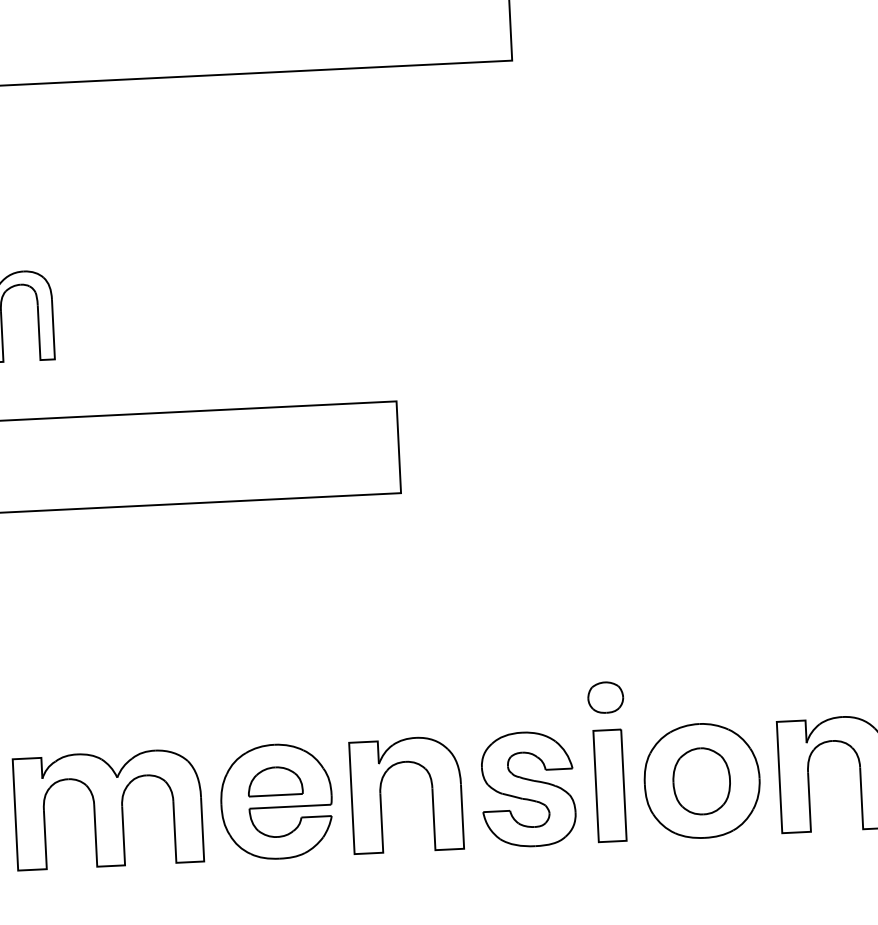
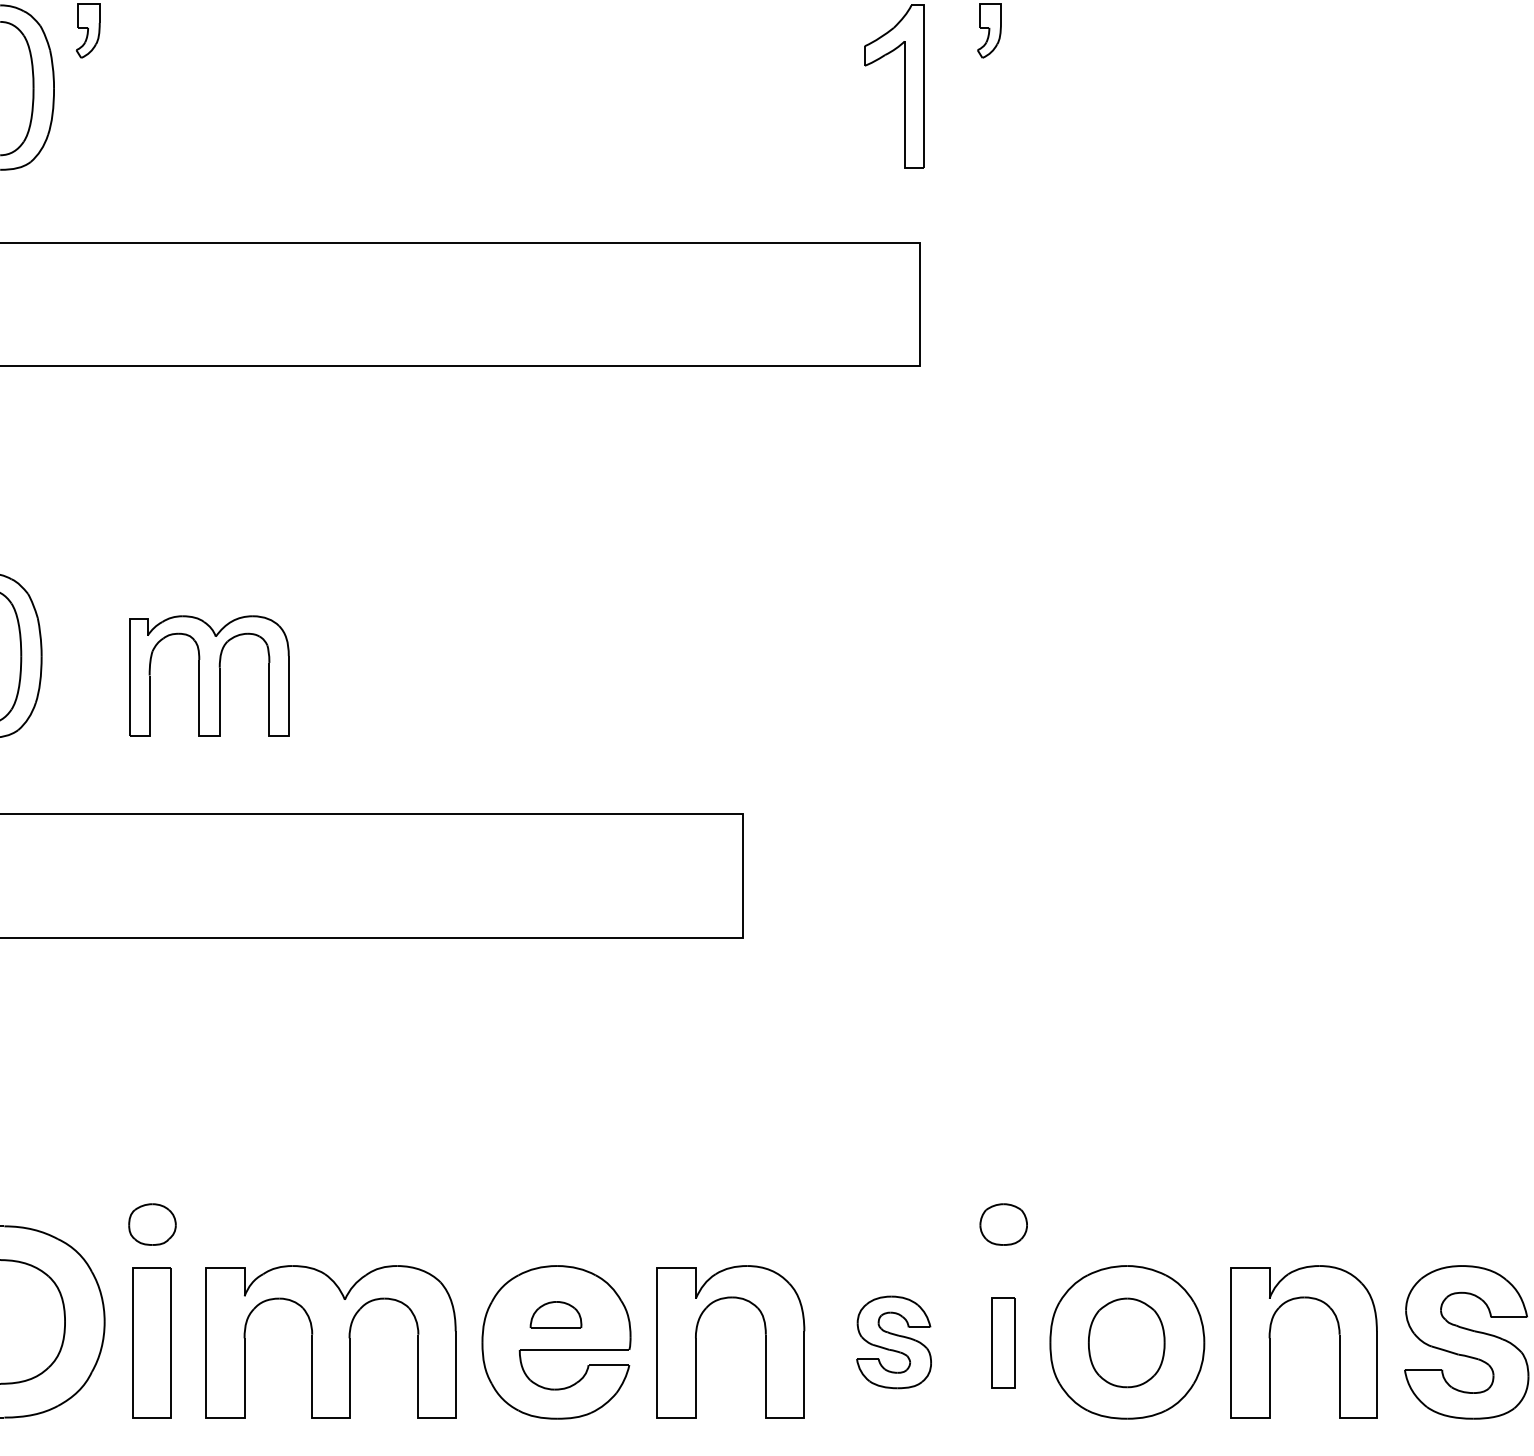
part: (274, 780) -> (555, 1314), size x0.7
part: (609, 785) -> (1003, 1342), size x0.6
part: (527, 789) -> (893, 1342), size x0.6

